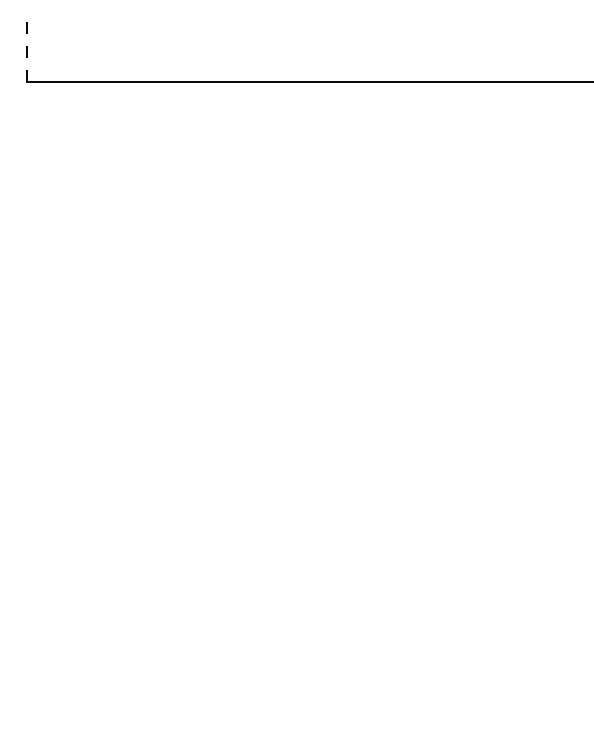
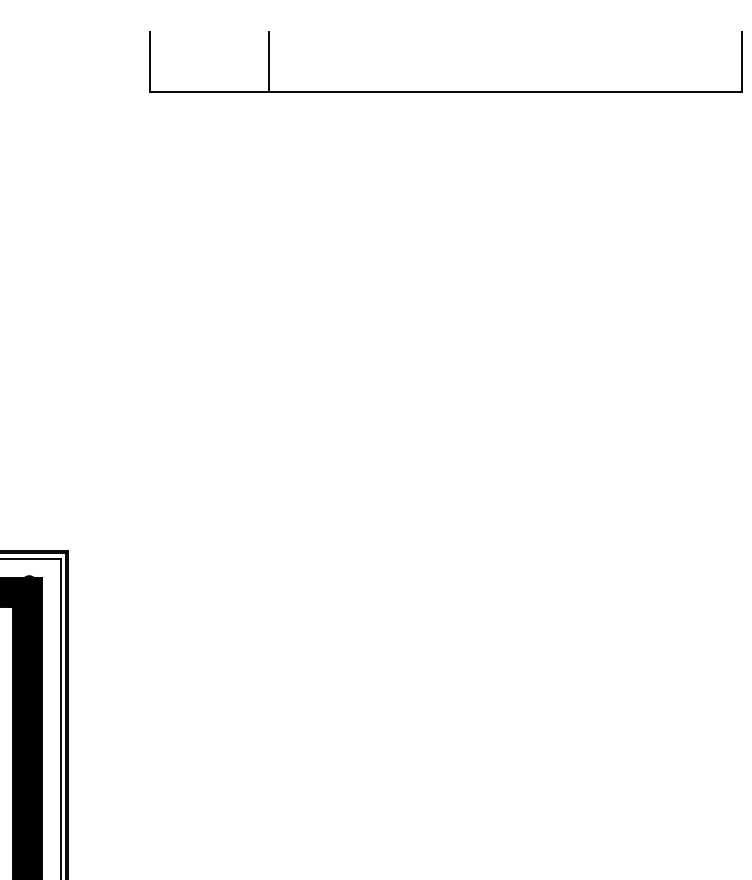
line: (148, 50) -> (268, 61), added
line: (27, 51) -> (150, 62), dashed -> solid

